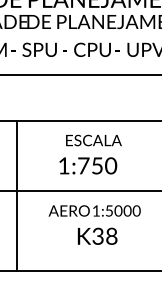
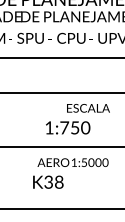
text: (93, 140) -> (88, 108), moved
line: (16, 195) -> (12, 150), removed
text: (97, 235) -> (48, 181), moved

